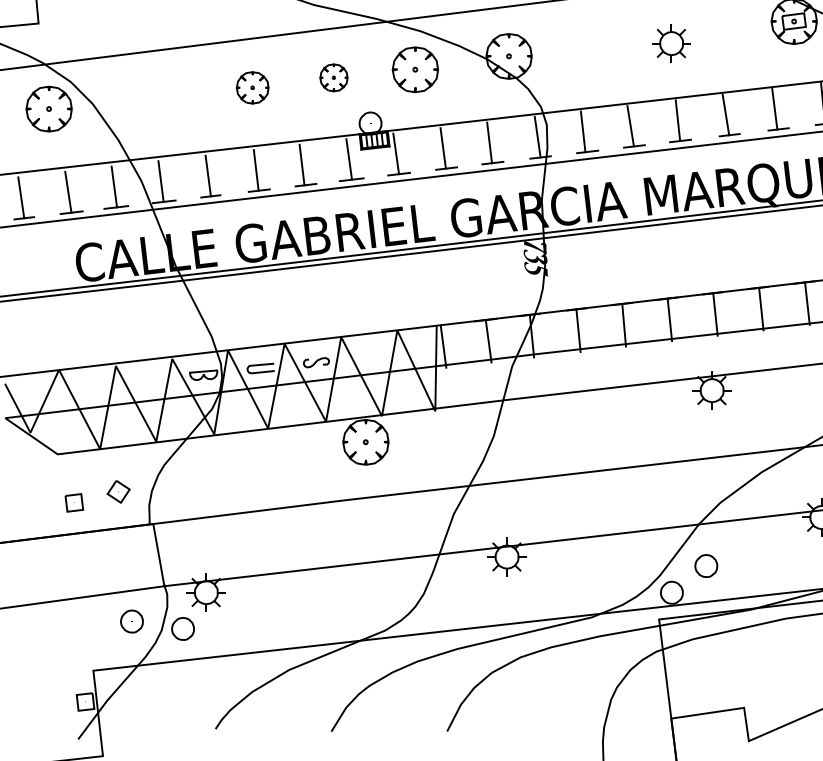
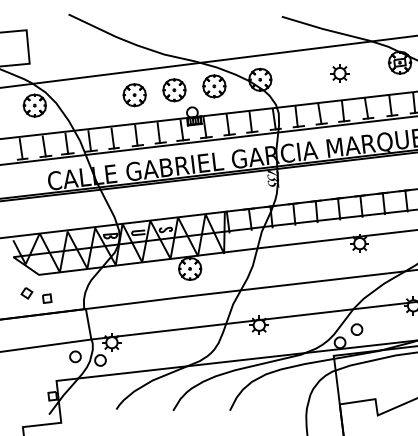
part: (334, 78) -> (174, 90), size x1.67
part: (252, 88) -> (134, 95), size x1.43
part: (117, 492) -> (26, 293), moved

